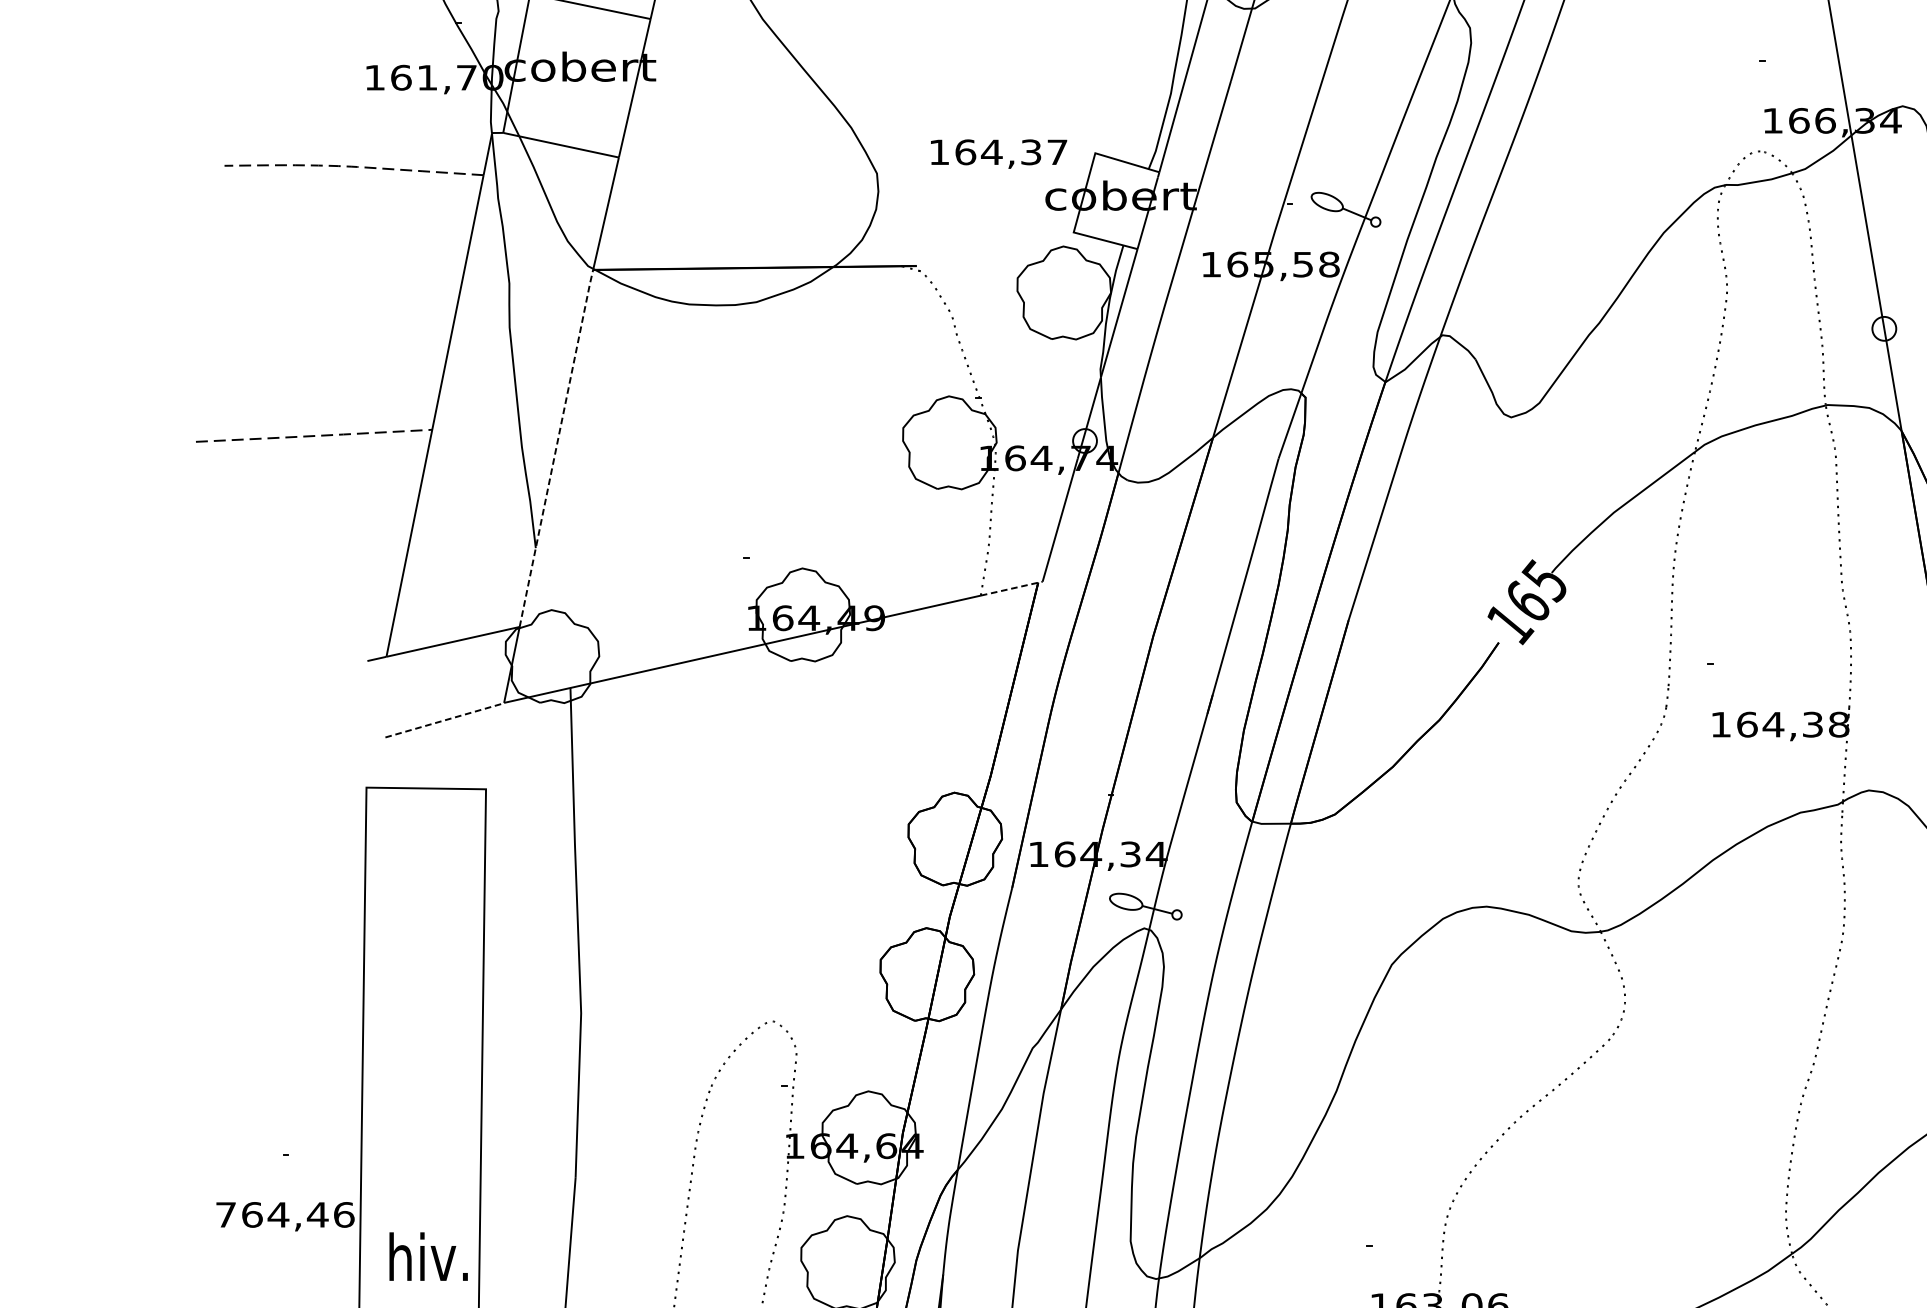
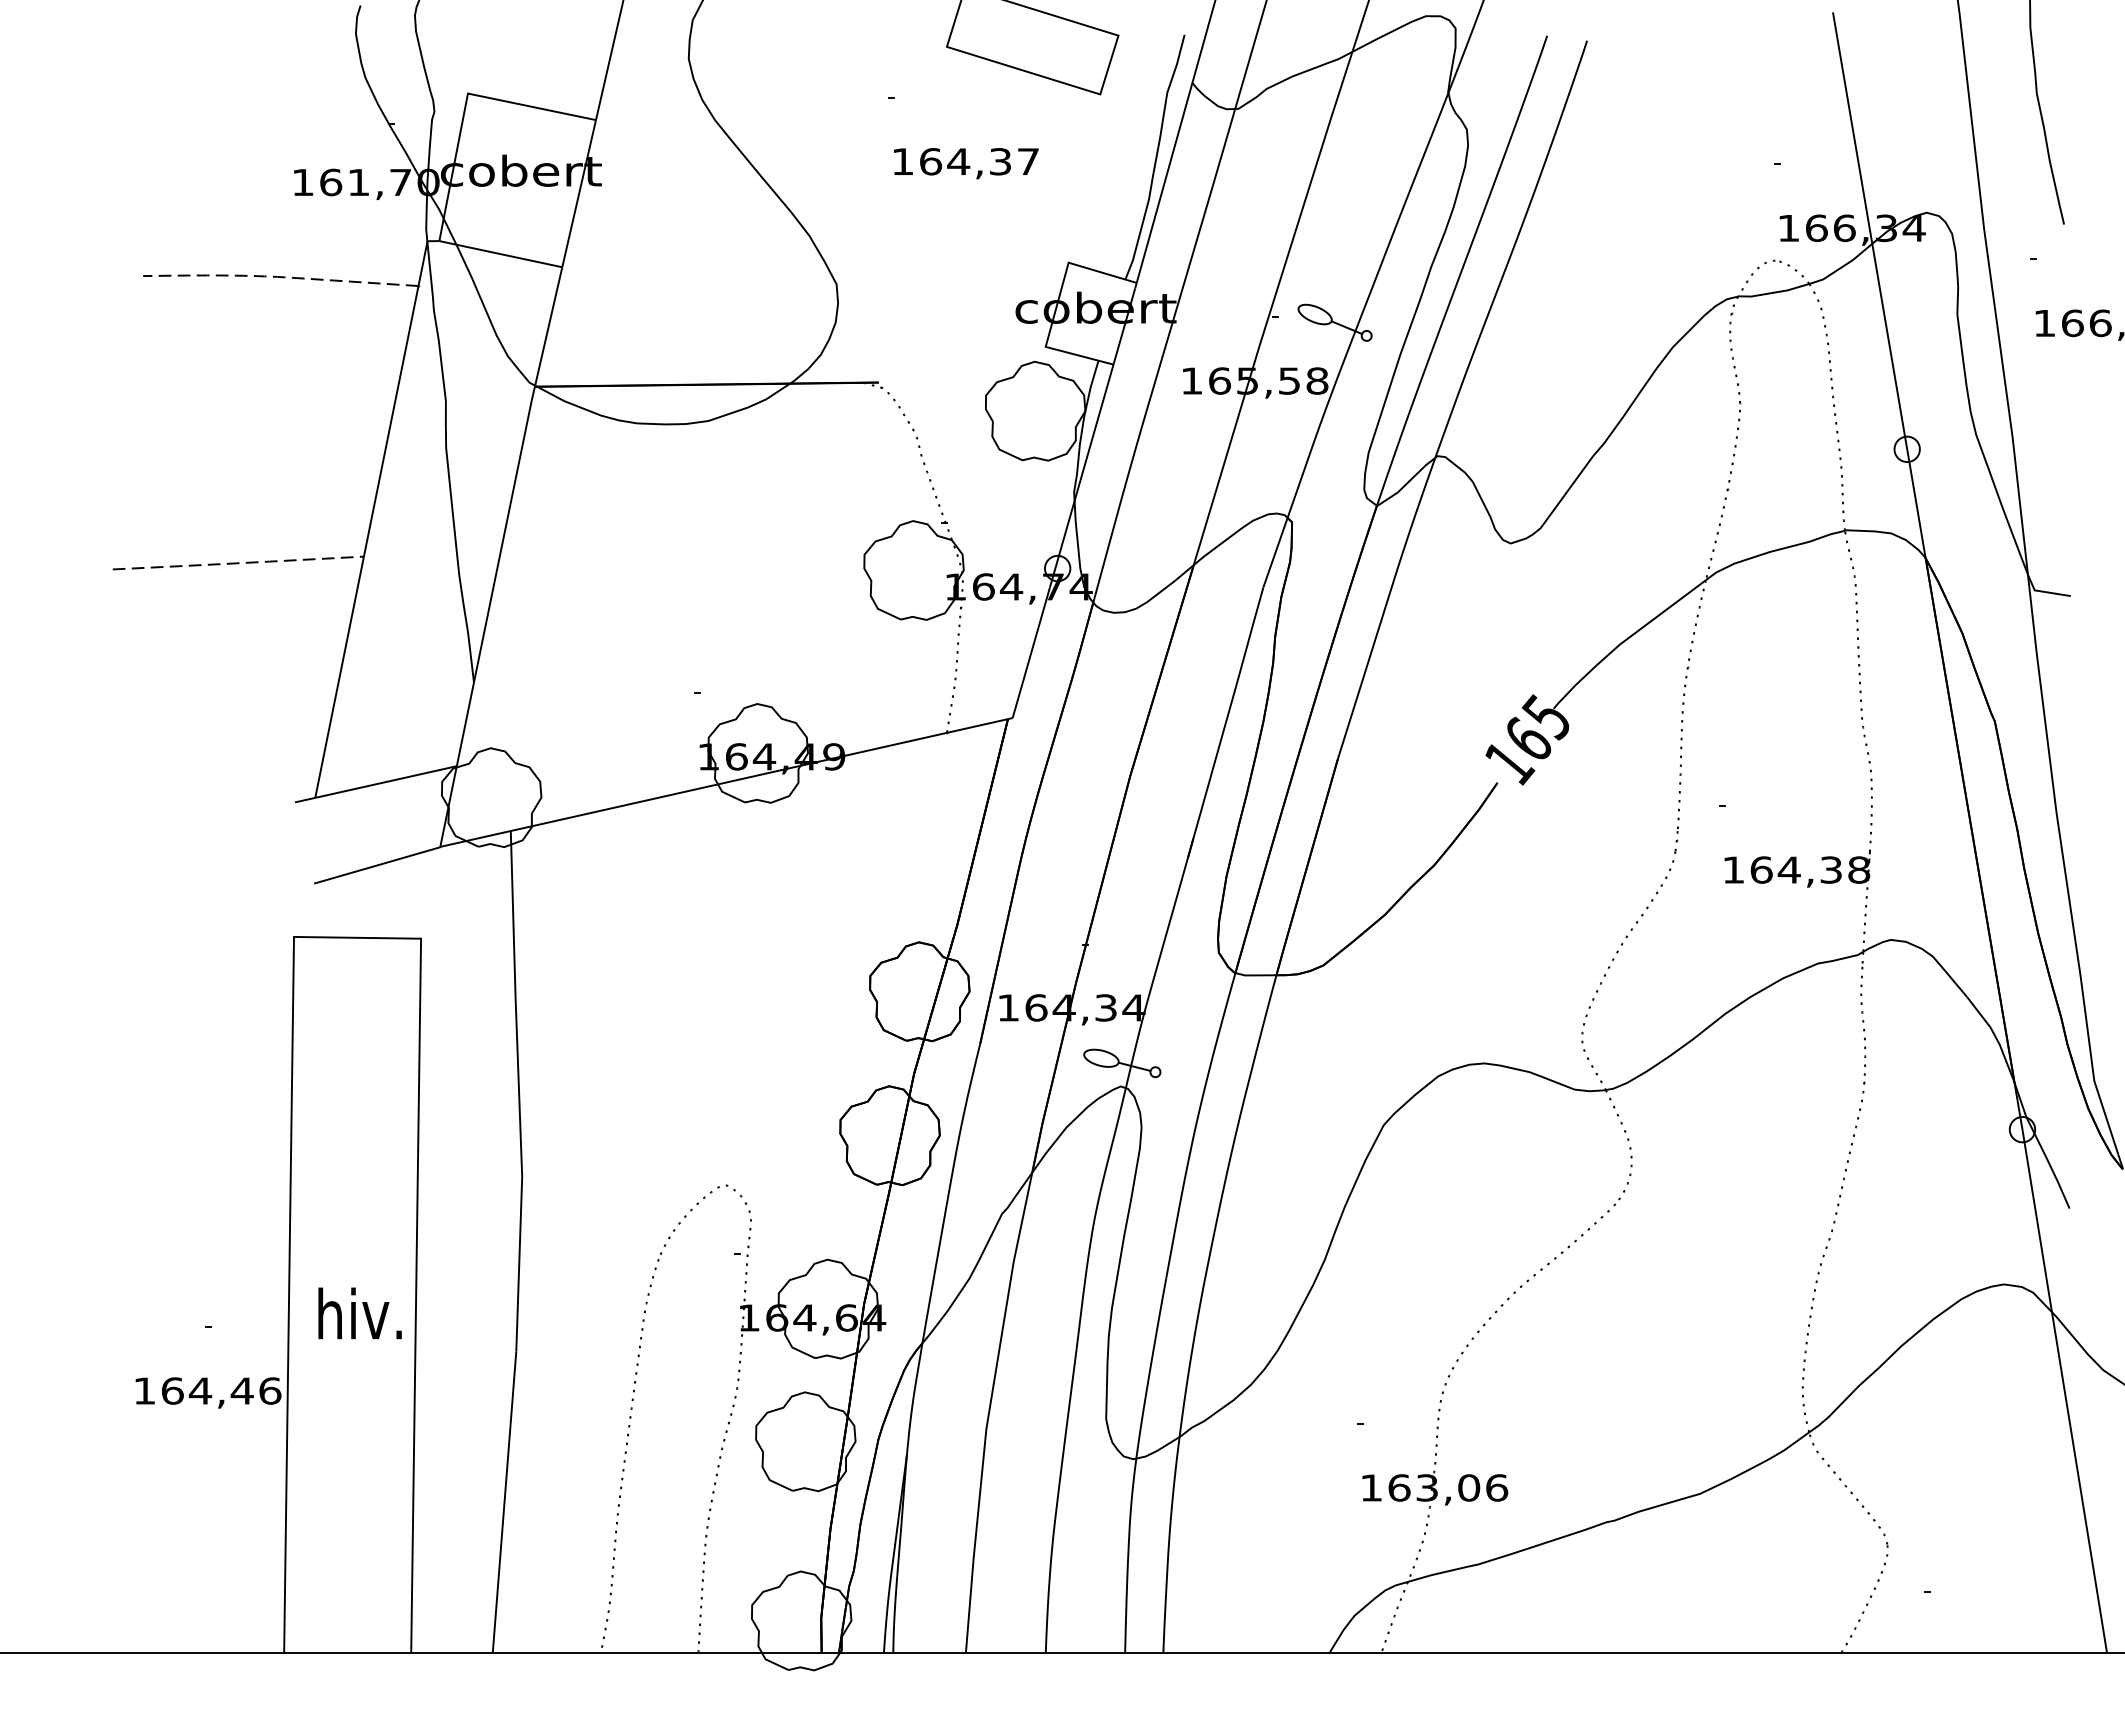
text: (999, 153) -> (966, 163), moved
line: (556, 447) -> (495, 575), dashed -> solid
line: (1011, 588) -> (979, 725), dashed -> solid
line: (445, 720) -> (378, 865), dashed -> solid
text: (225, 1214) -> (144, 1390), 764,46 -> 164,46
text: (428, 1256) -> (359, 1313), moved

